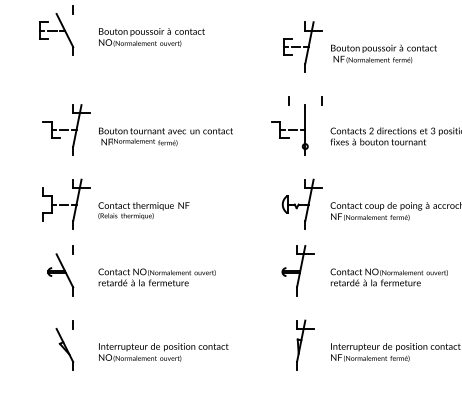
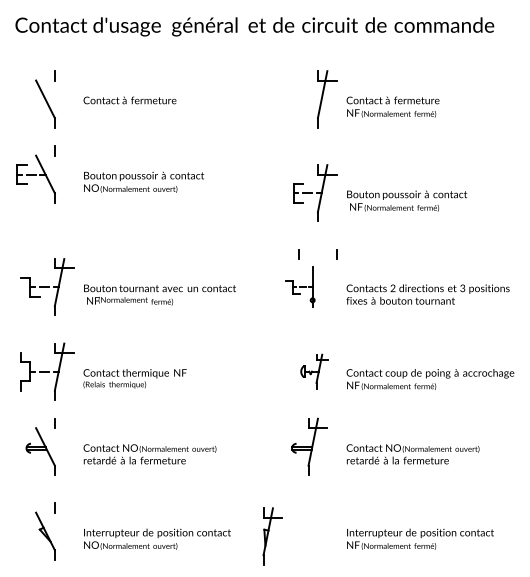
part: (289, 129) -> (300, 286), size x0.7
part: (302, 204) -> (314, 371), size x0.6
part: (304, 345) -> (272, 536), moved

